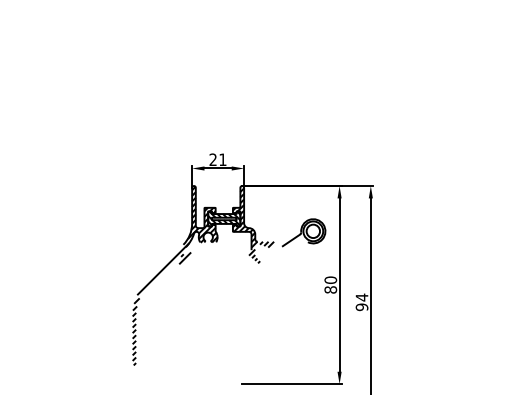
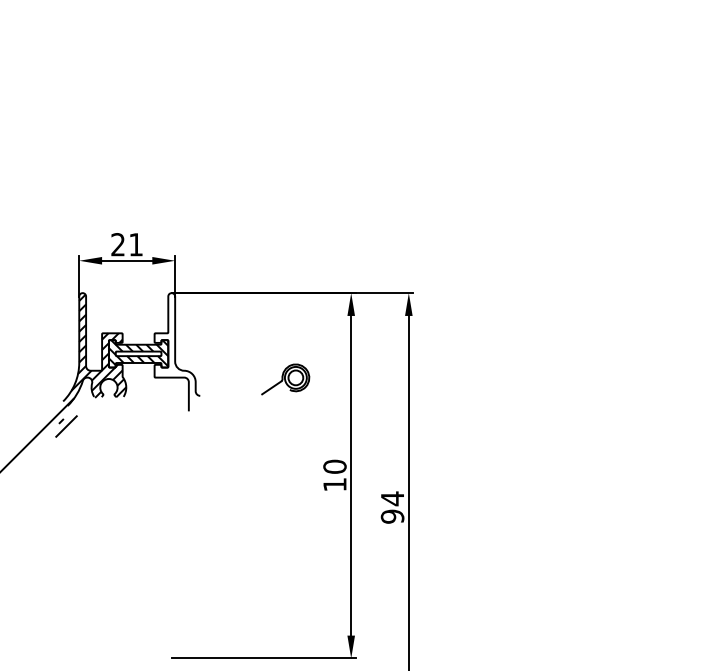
hatch: (253, 225) -> (192, 365), removed
part: (303, 232) -> (284, 378), size x0.6
text: (330, 289) -> (334, 483), 80 -> 10

